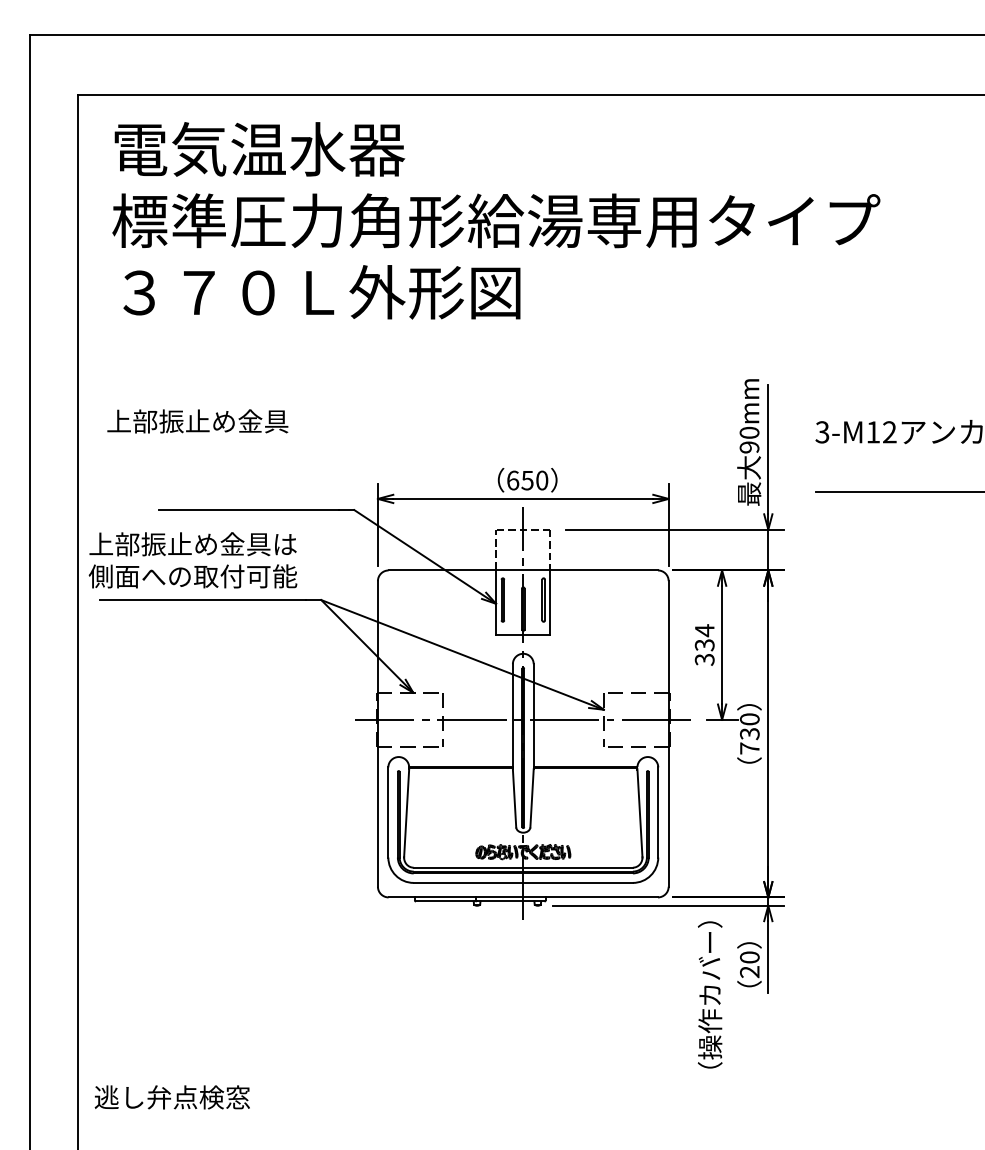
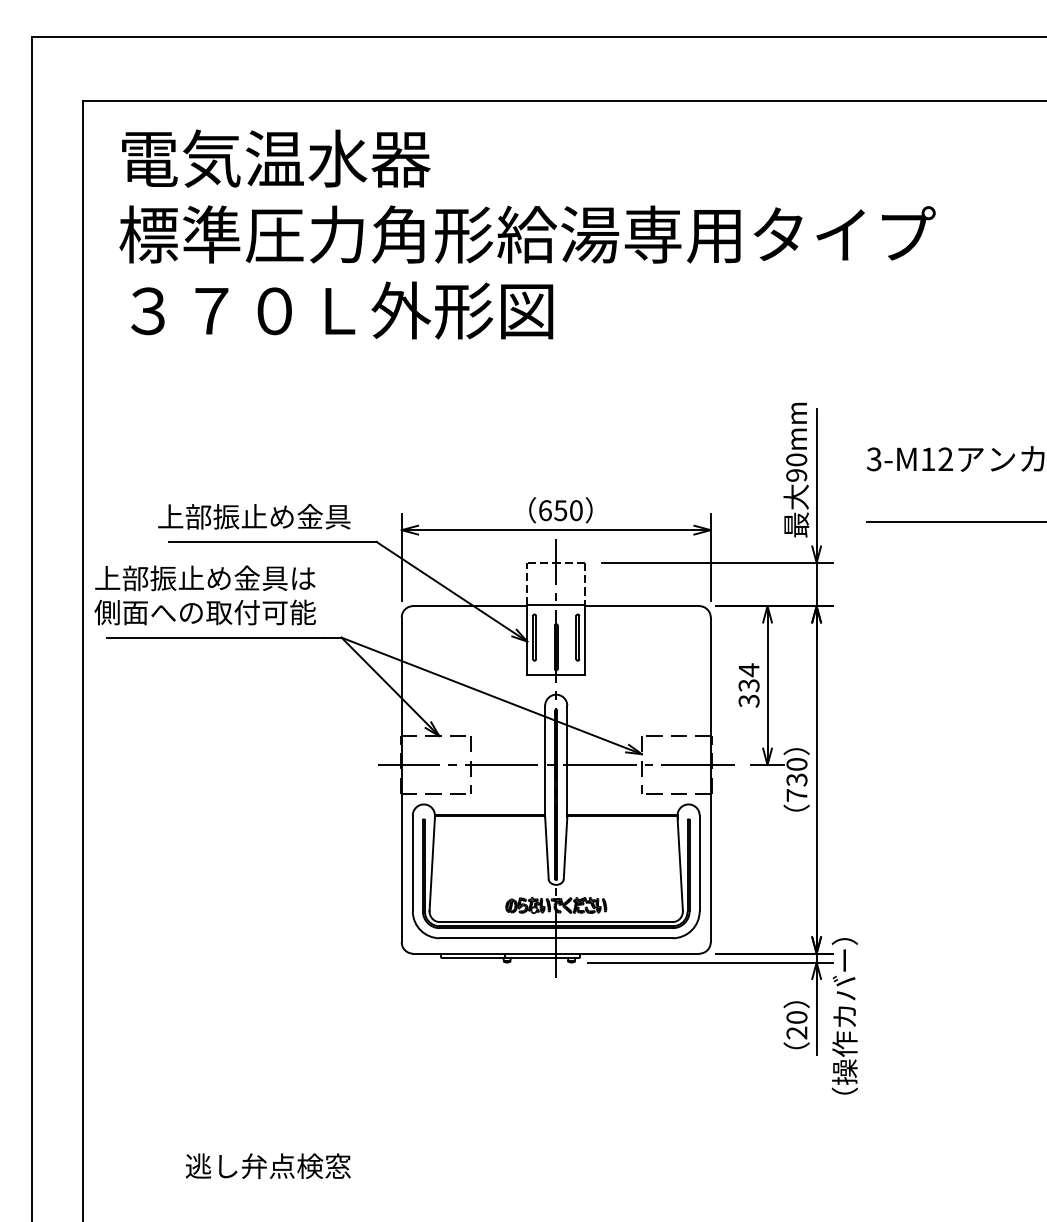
text: (197, 421) -> (254, 516), moved
text: (709, 995) -> (844, 1016), moved
text: (172, 1097) -> (268, 1166), moved

